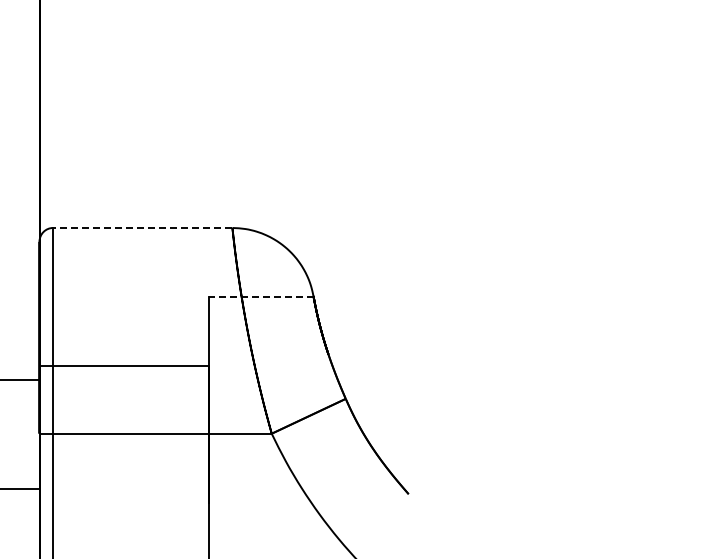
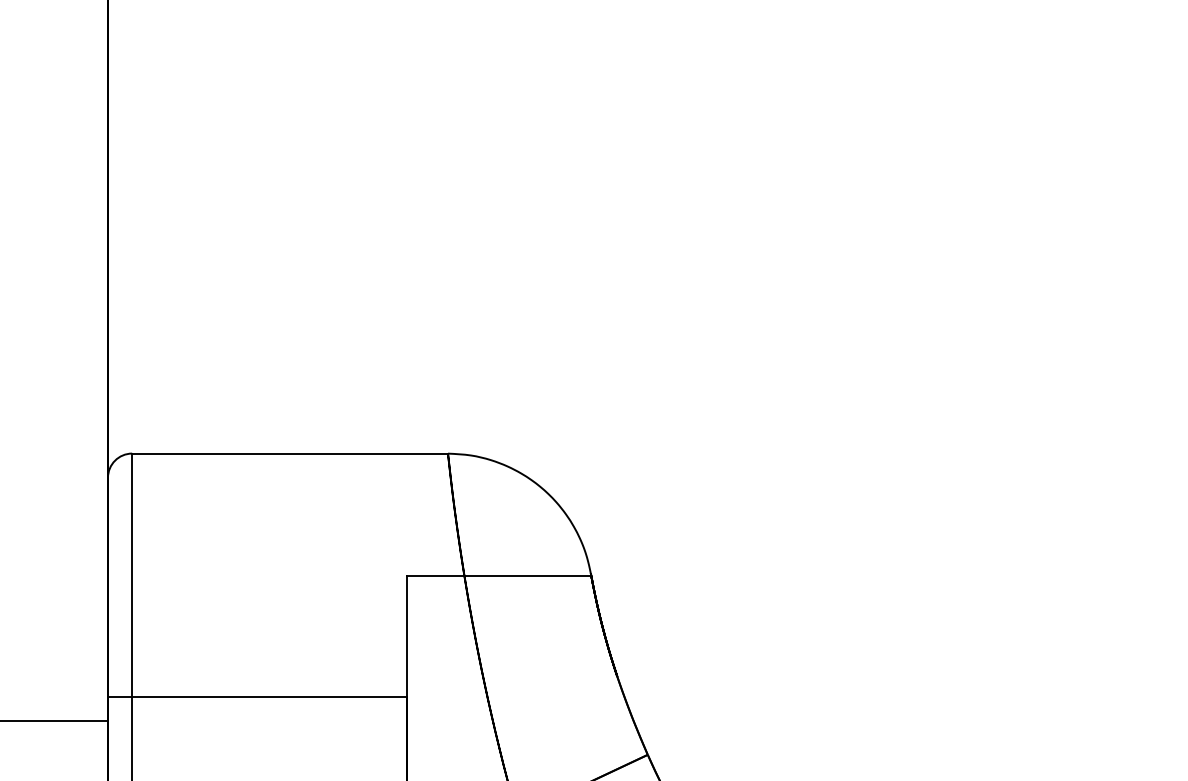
line: (142, 227) -> (289, 452), dashed -> solid
line: (260, 297) -> (497, 576), dashed -> solid

